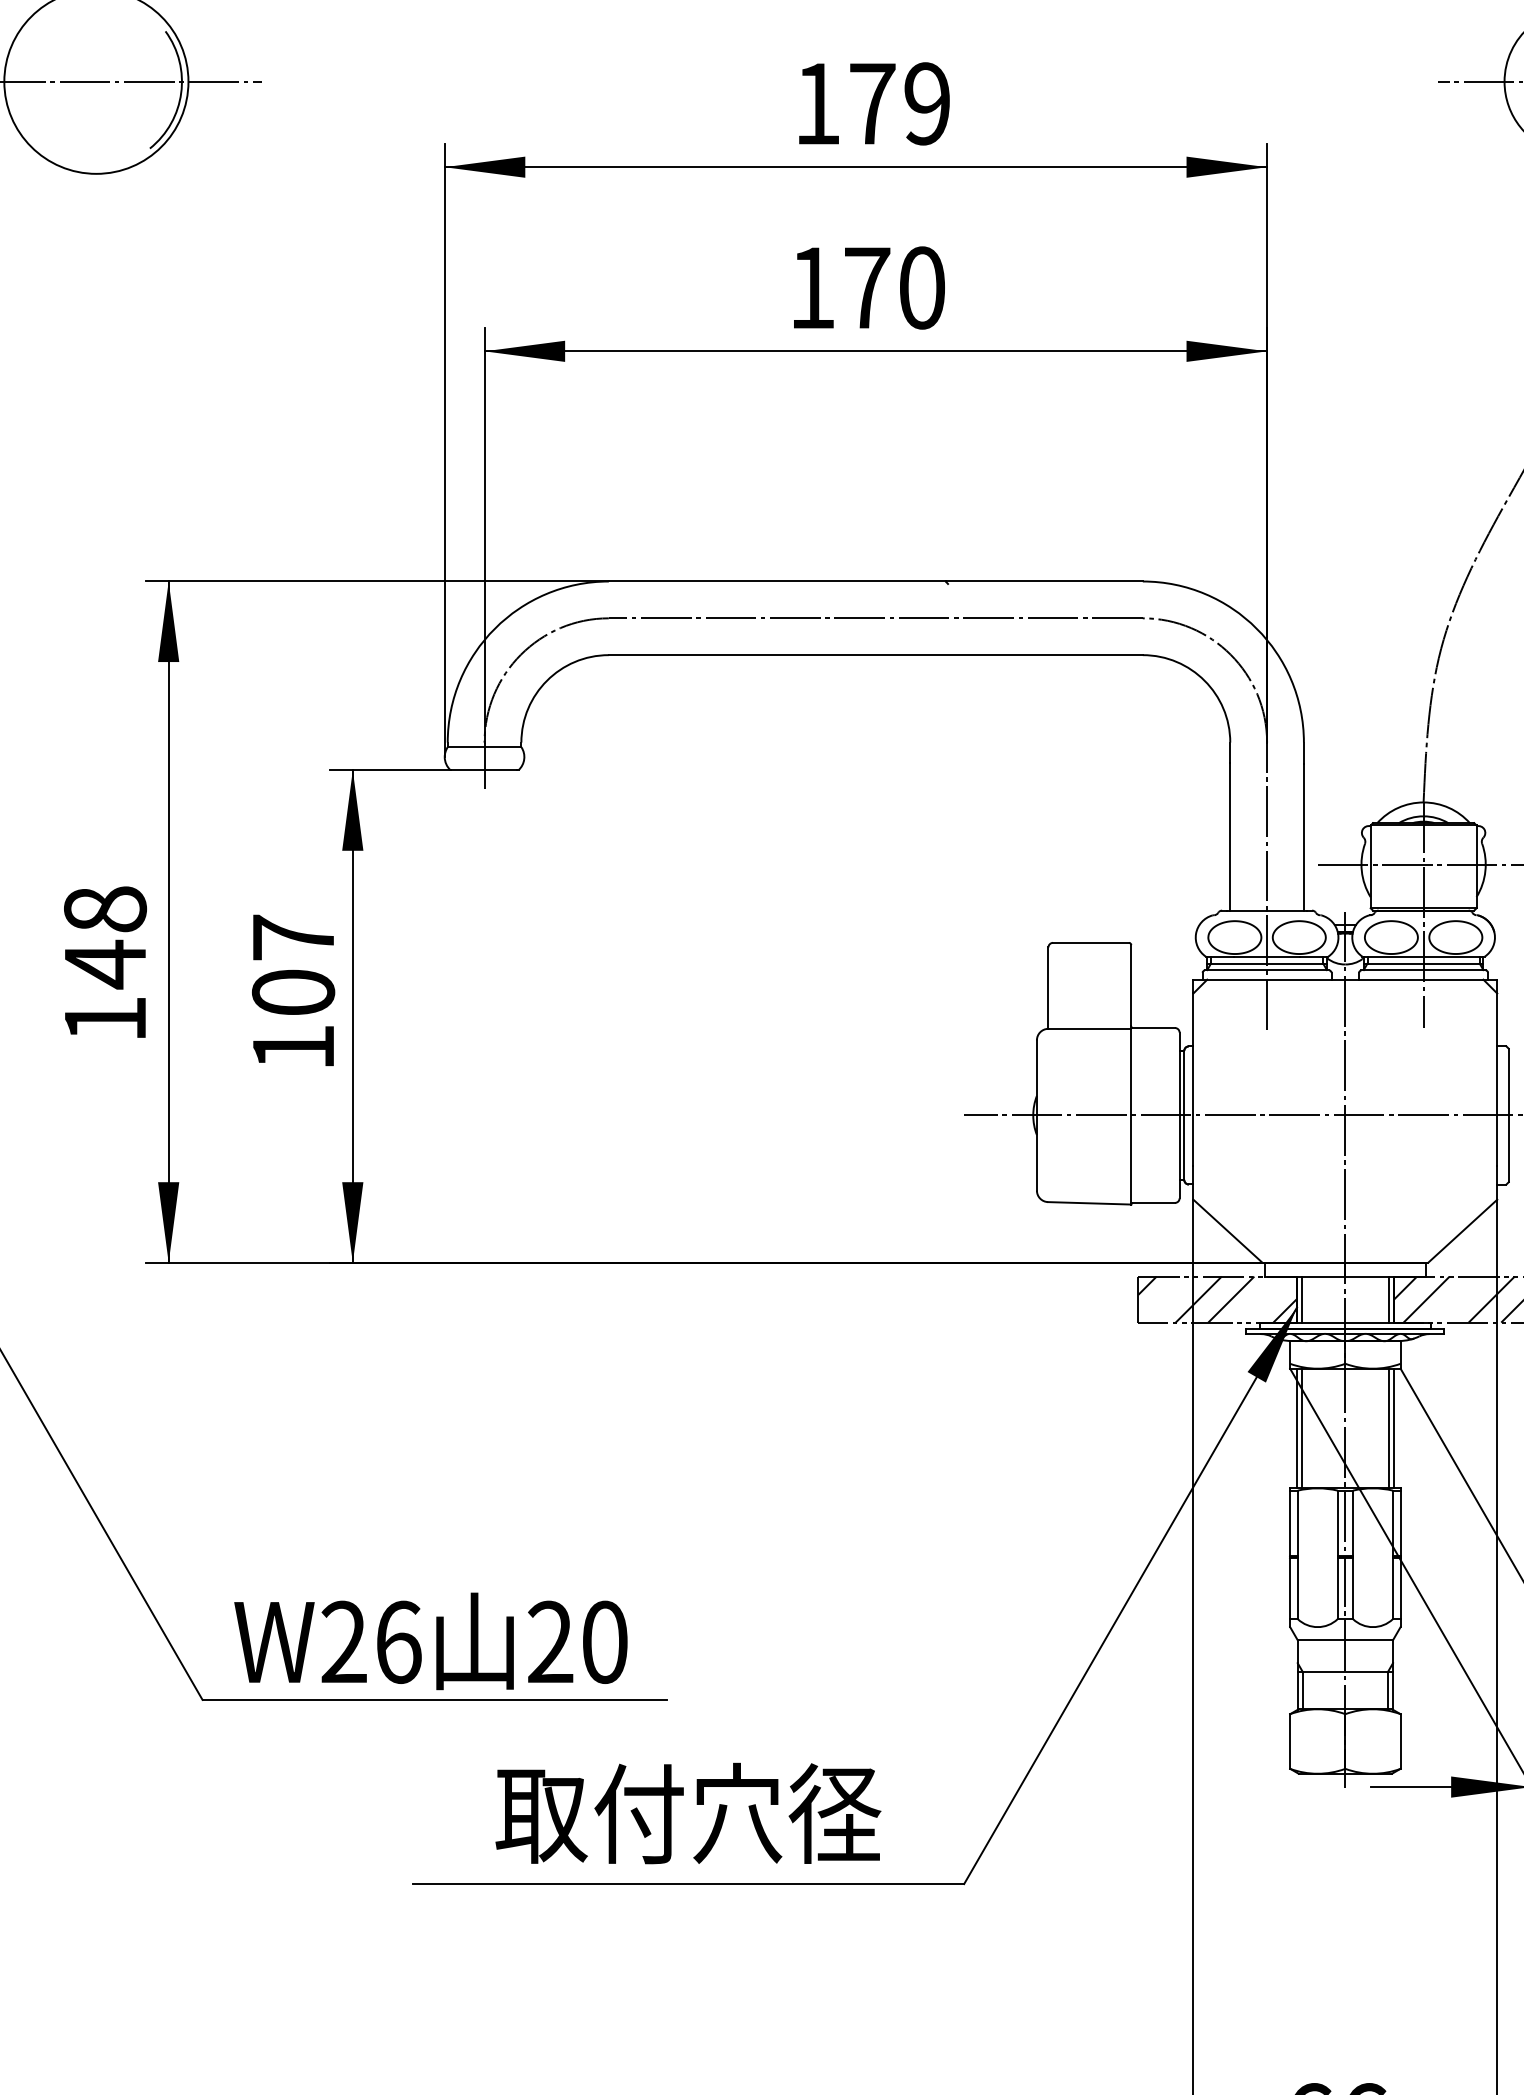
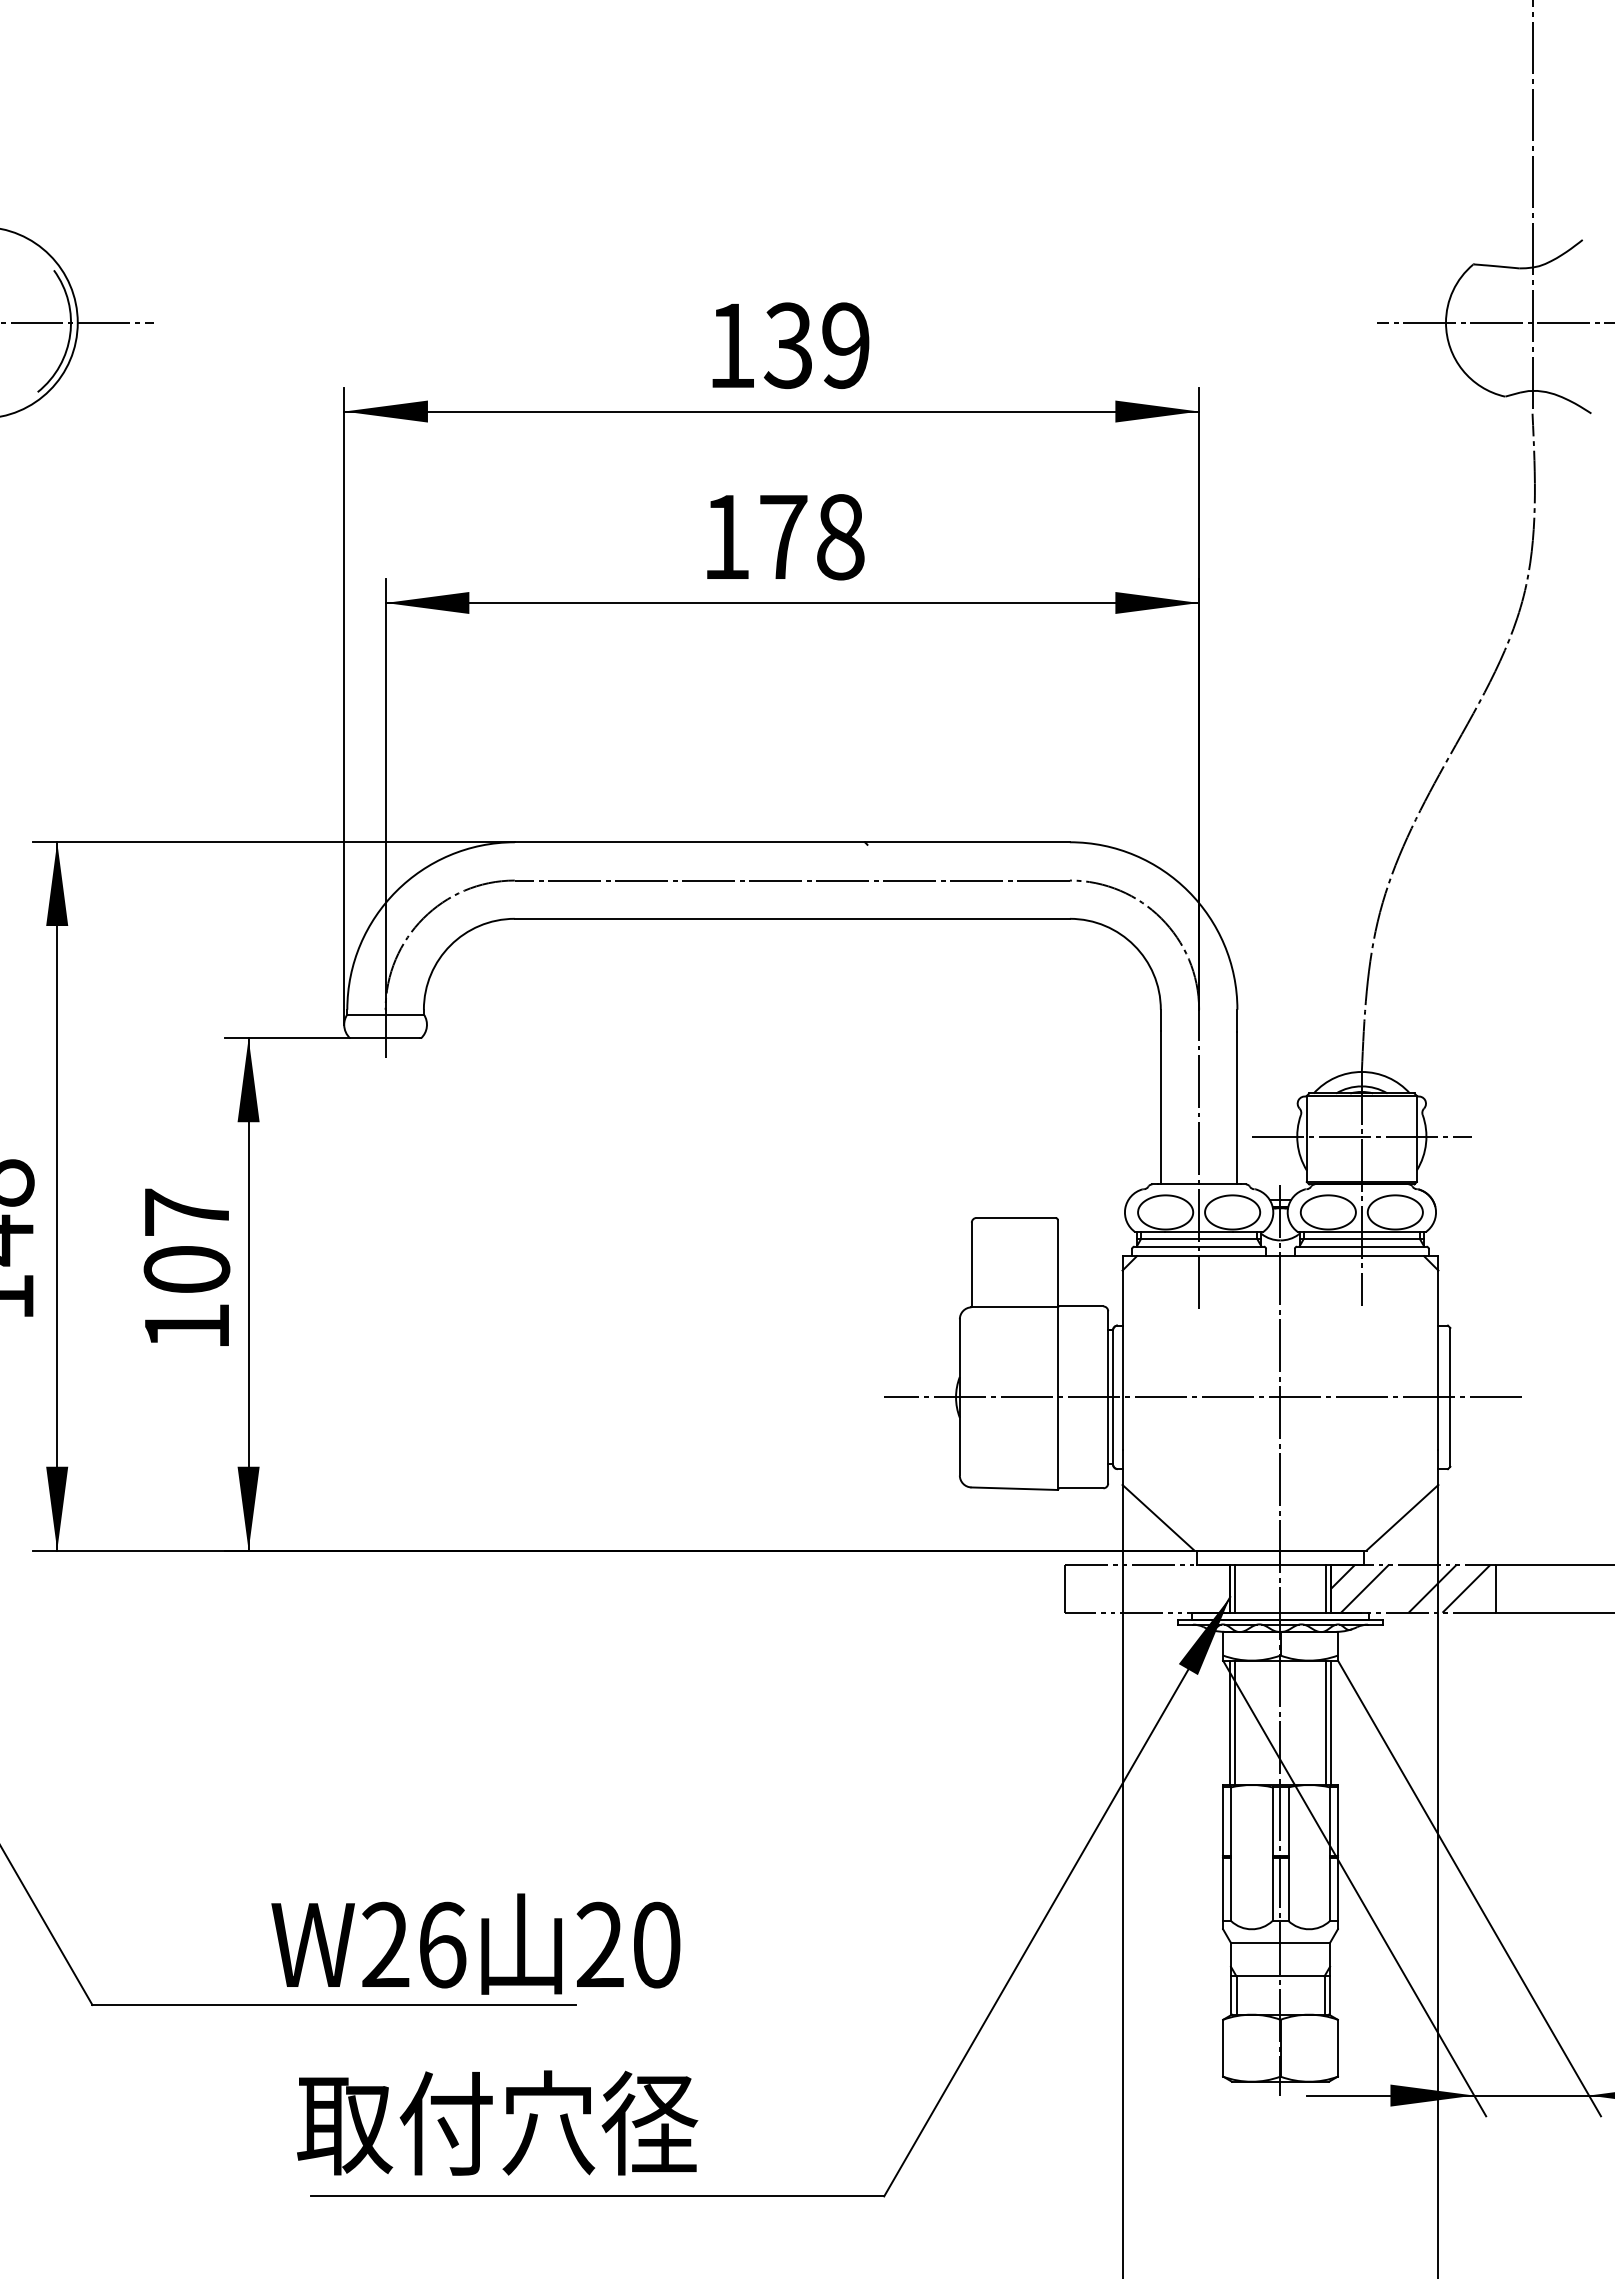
text: (871, 103) -> (787, 345), 179 -> 139
text: (922, 287) -> (840, 536), 170 -> 178
hatch: (1217, 1299) -> (1147, 1588), removed
text: (430, 1640) -> (475, 1943), moved
text: (688, 1812) -> (497, 2122), moved

